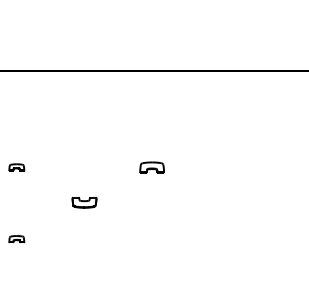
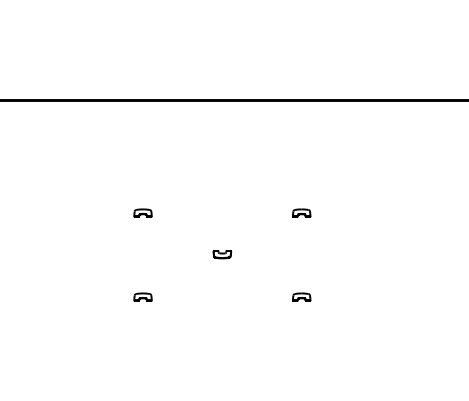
part: (152, 166) -> (301, 212), size x0.62
part: (84, 202) -> (222, 254), size x0.62
part: (152, 238) -> (301, 296), added

